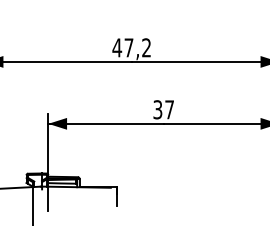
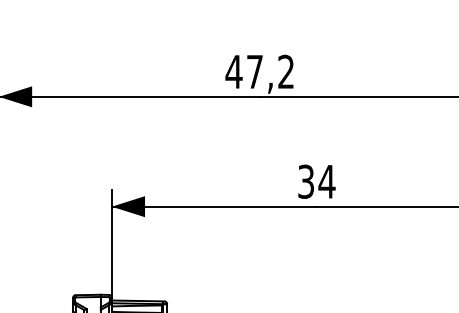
text: (169, 109) -> (326, 181), 37 -> 34

